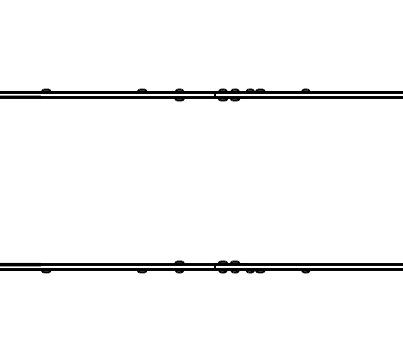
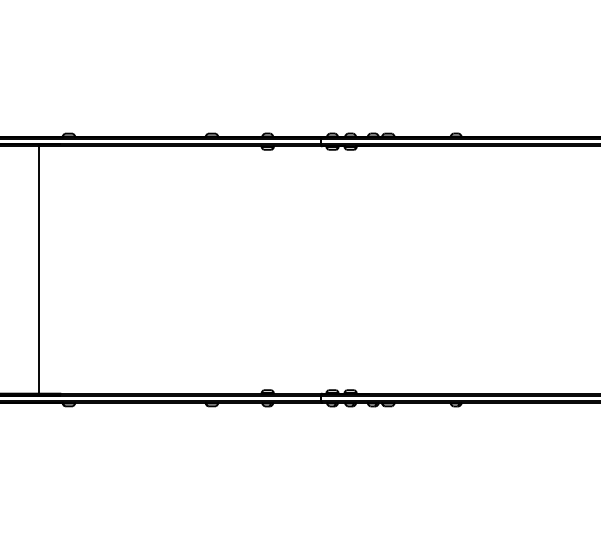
line: (26, 180) -> (39, 269), added

